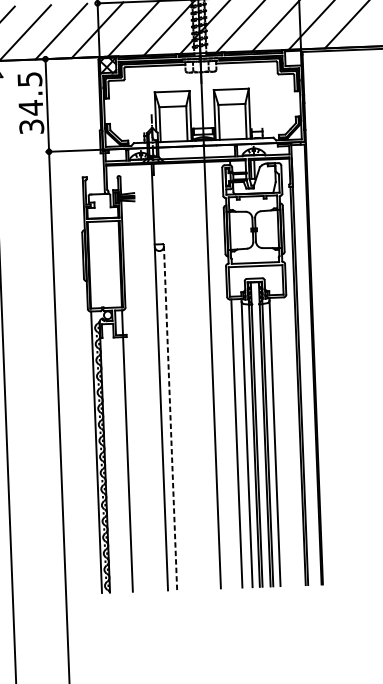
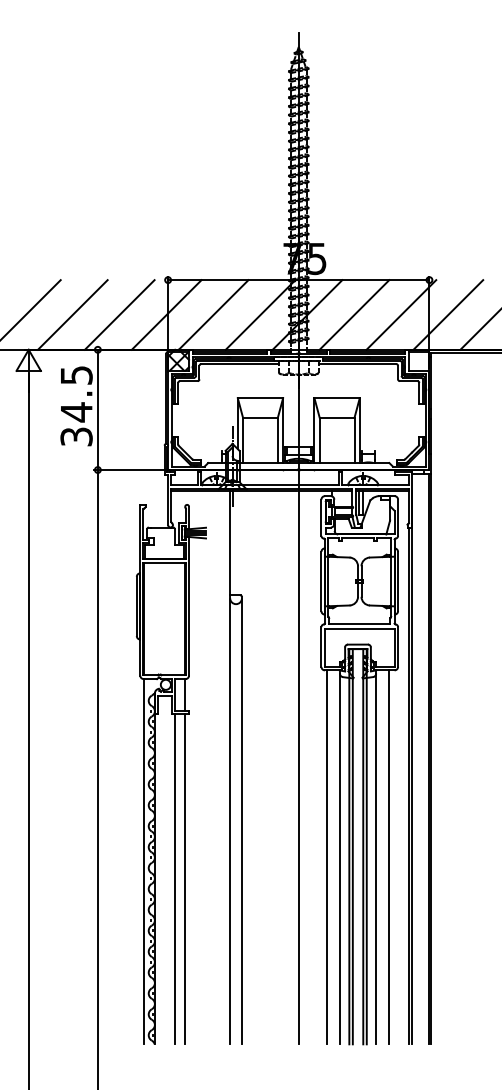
line: (170, 417) -> (241, 820), dashed -> solid
line: (285, 441) -> (389, 857), added
line: (121, 464) -> (175, 878), added

